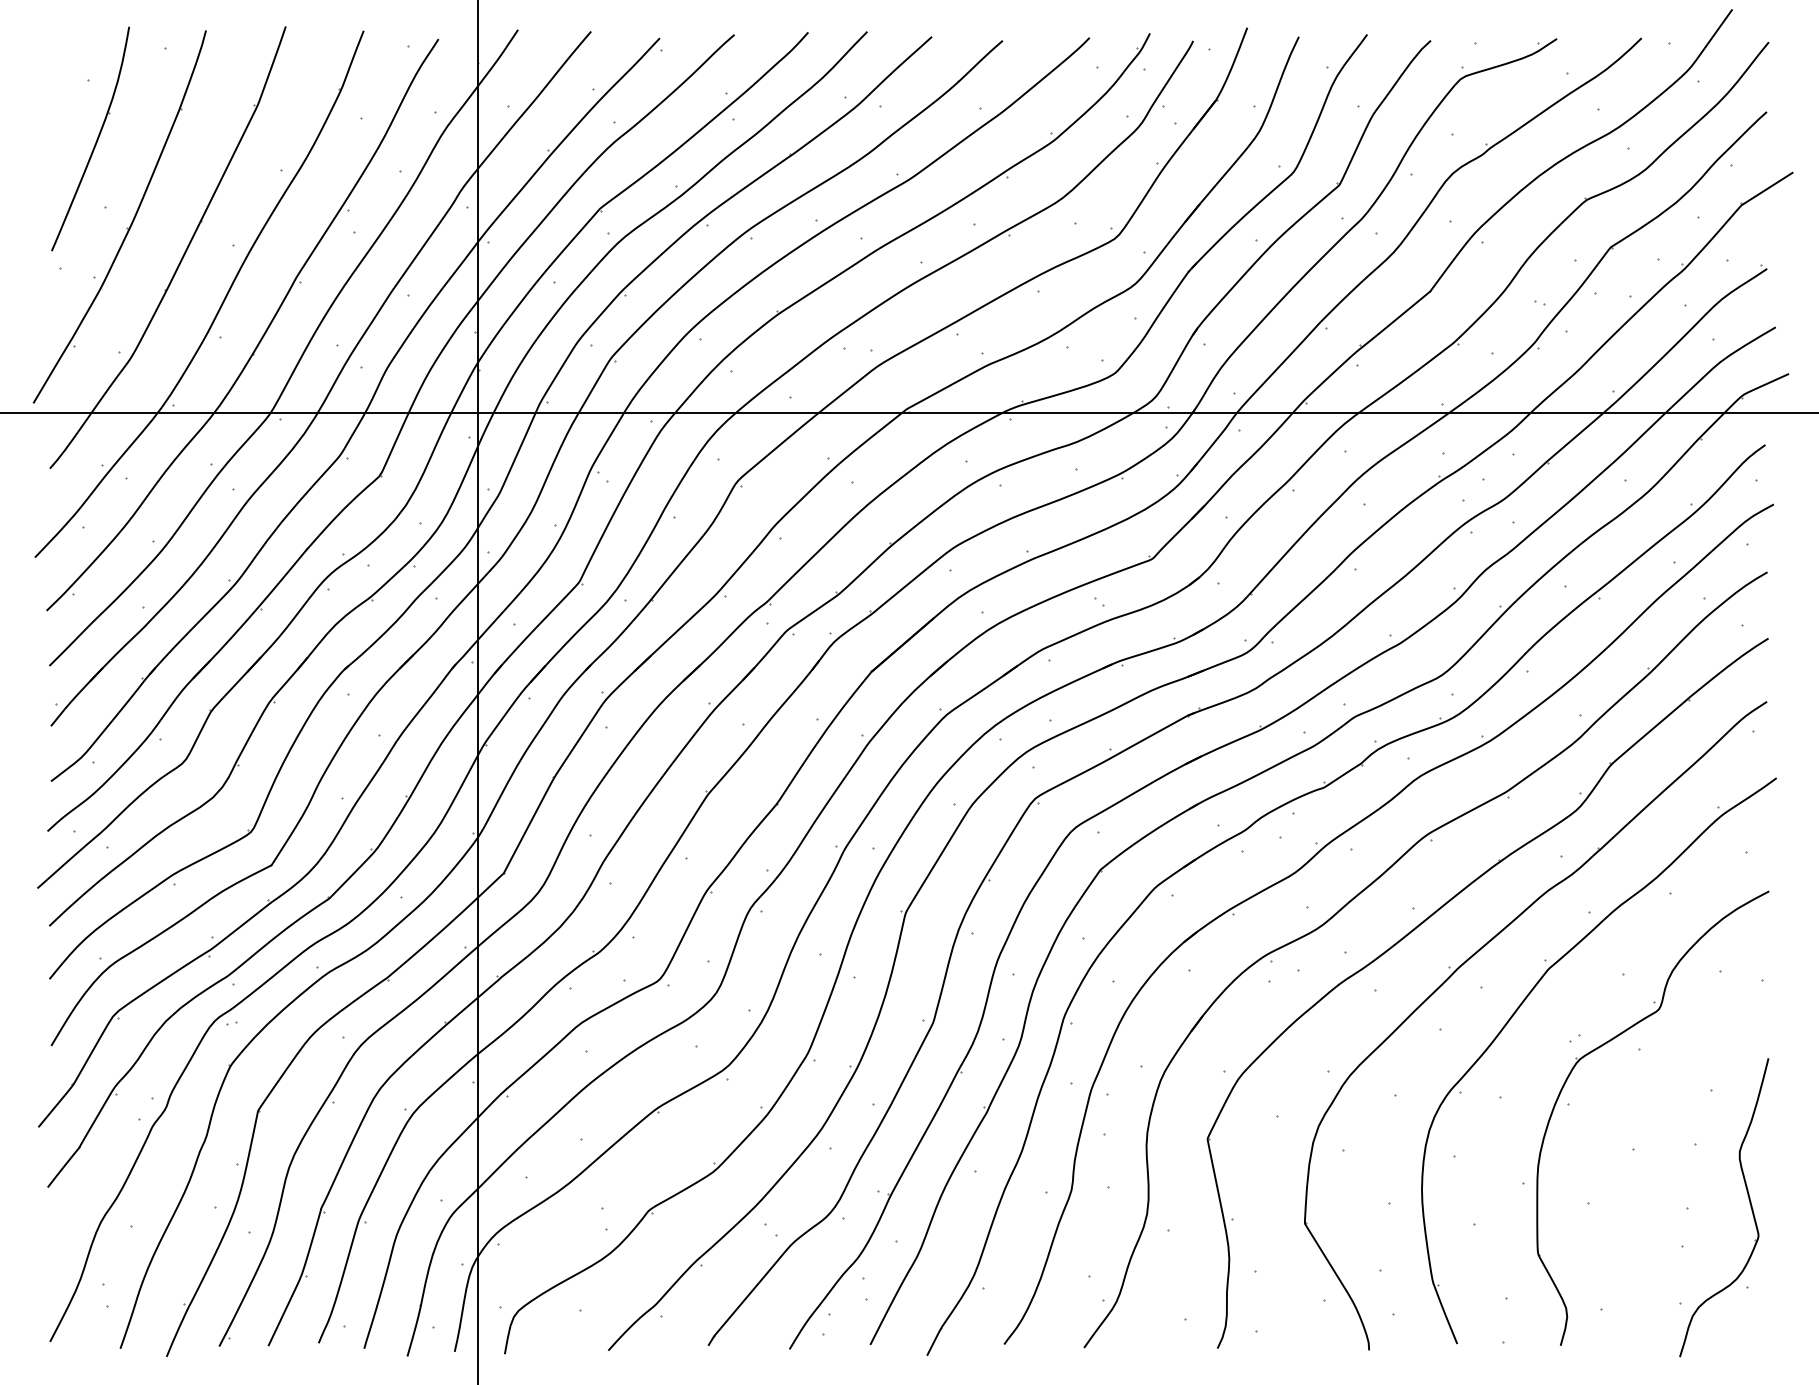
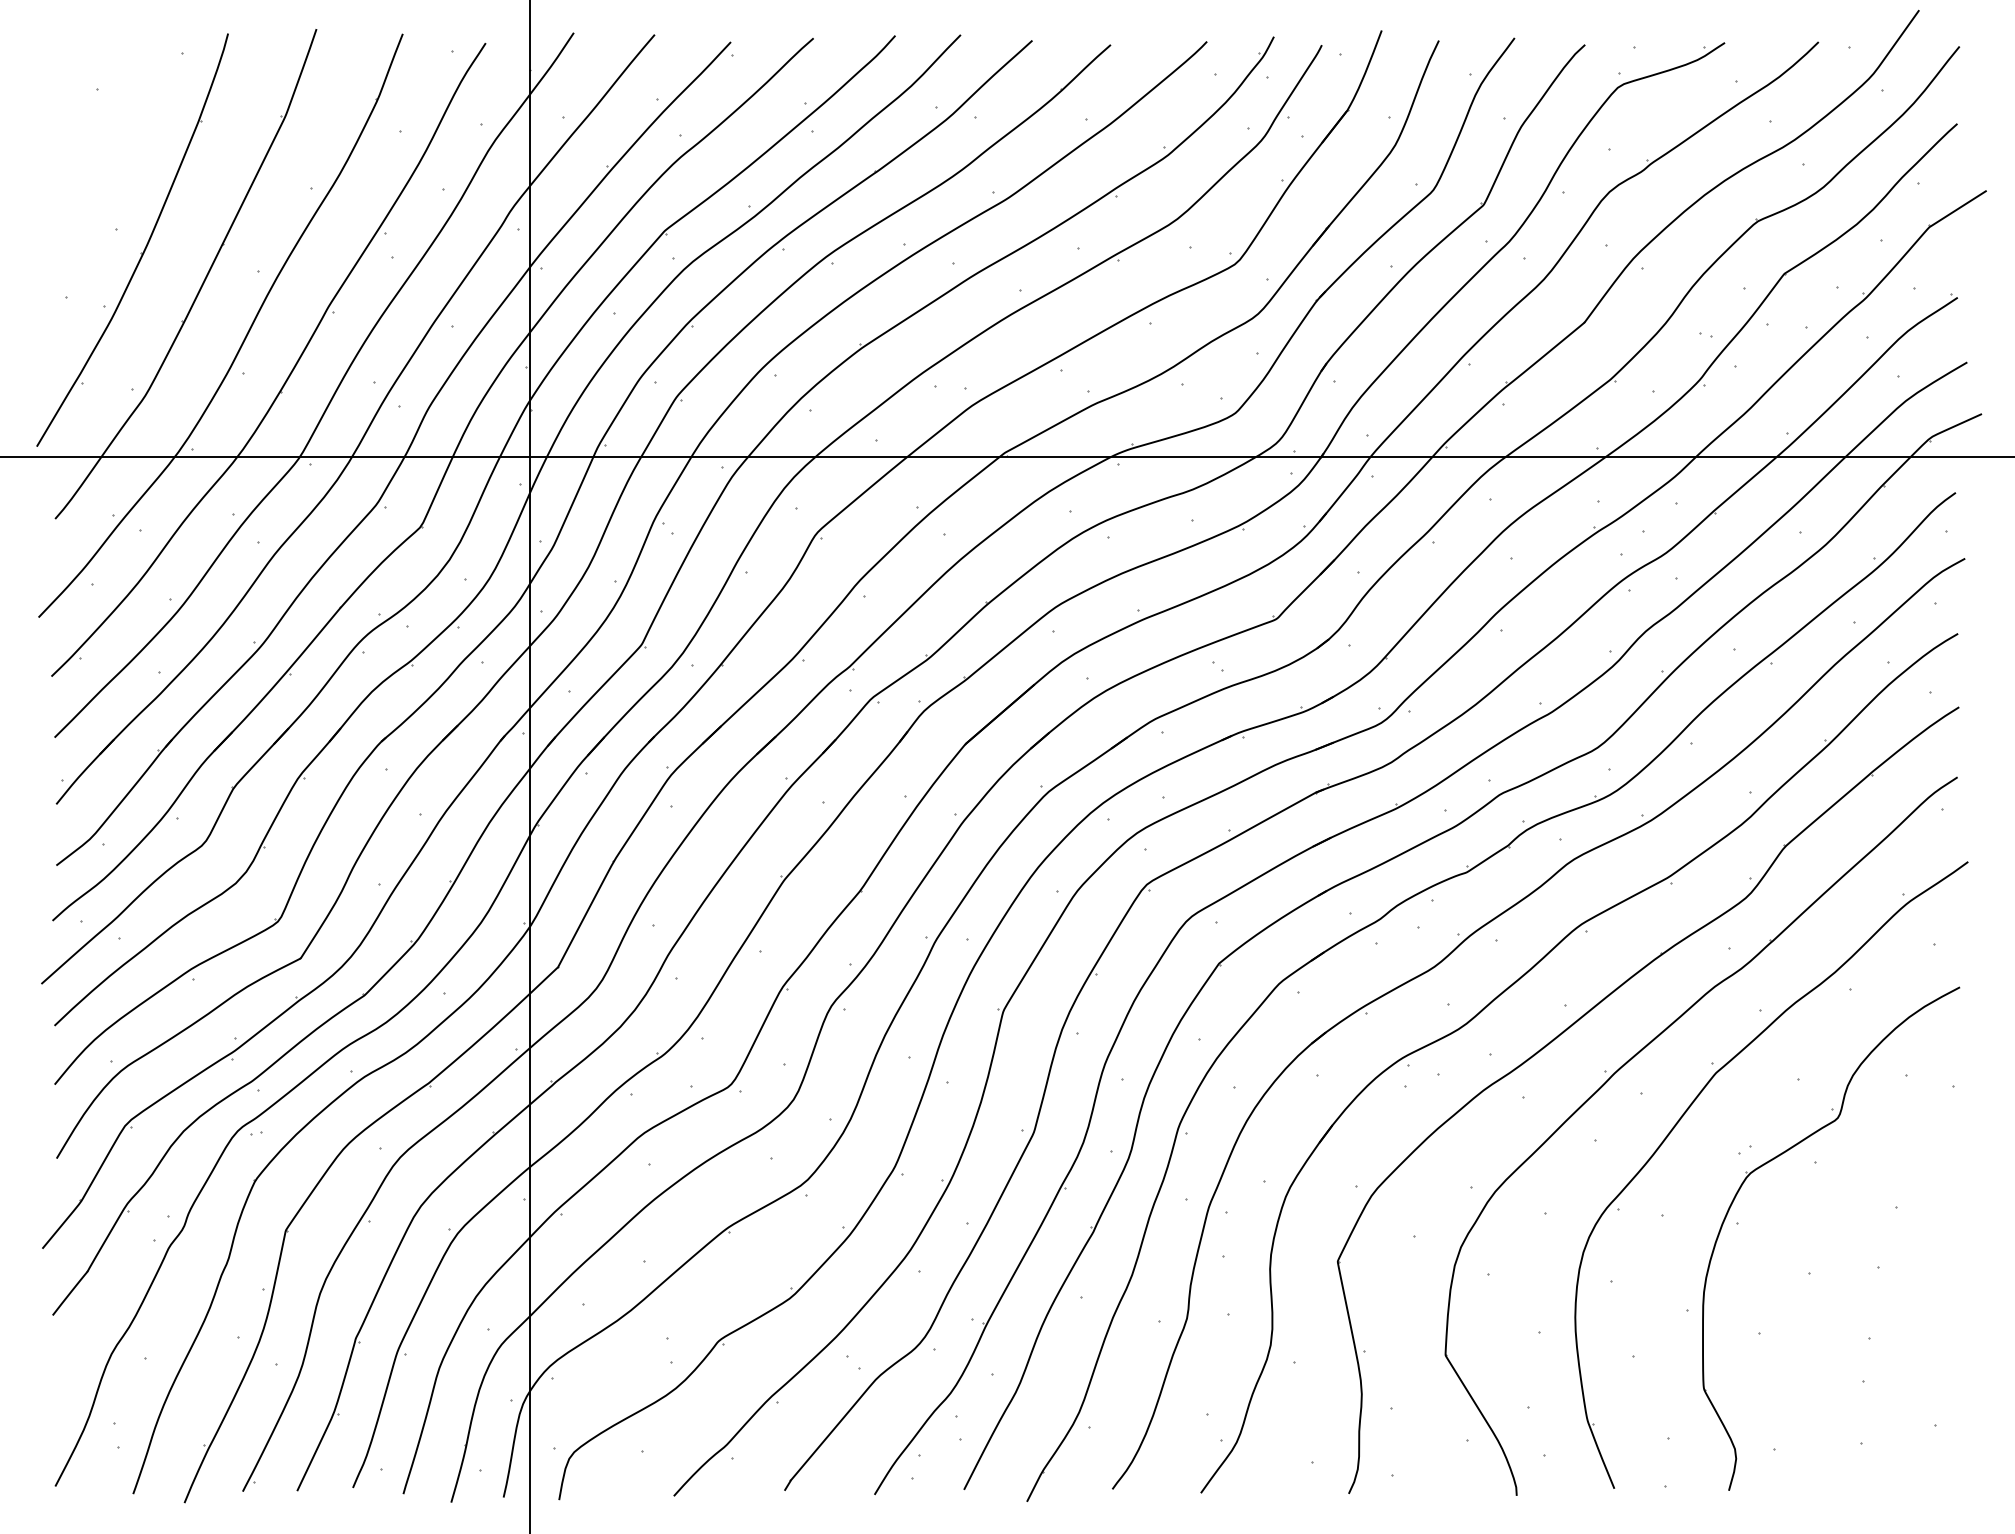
part: (95, 142) -> (105, 157), removed
part: (1748, 1200) -> (1937, 1329), removed

